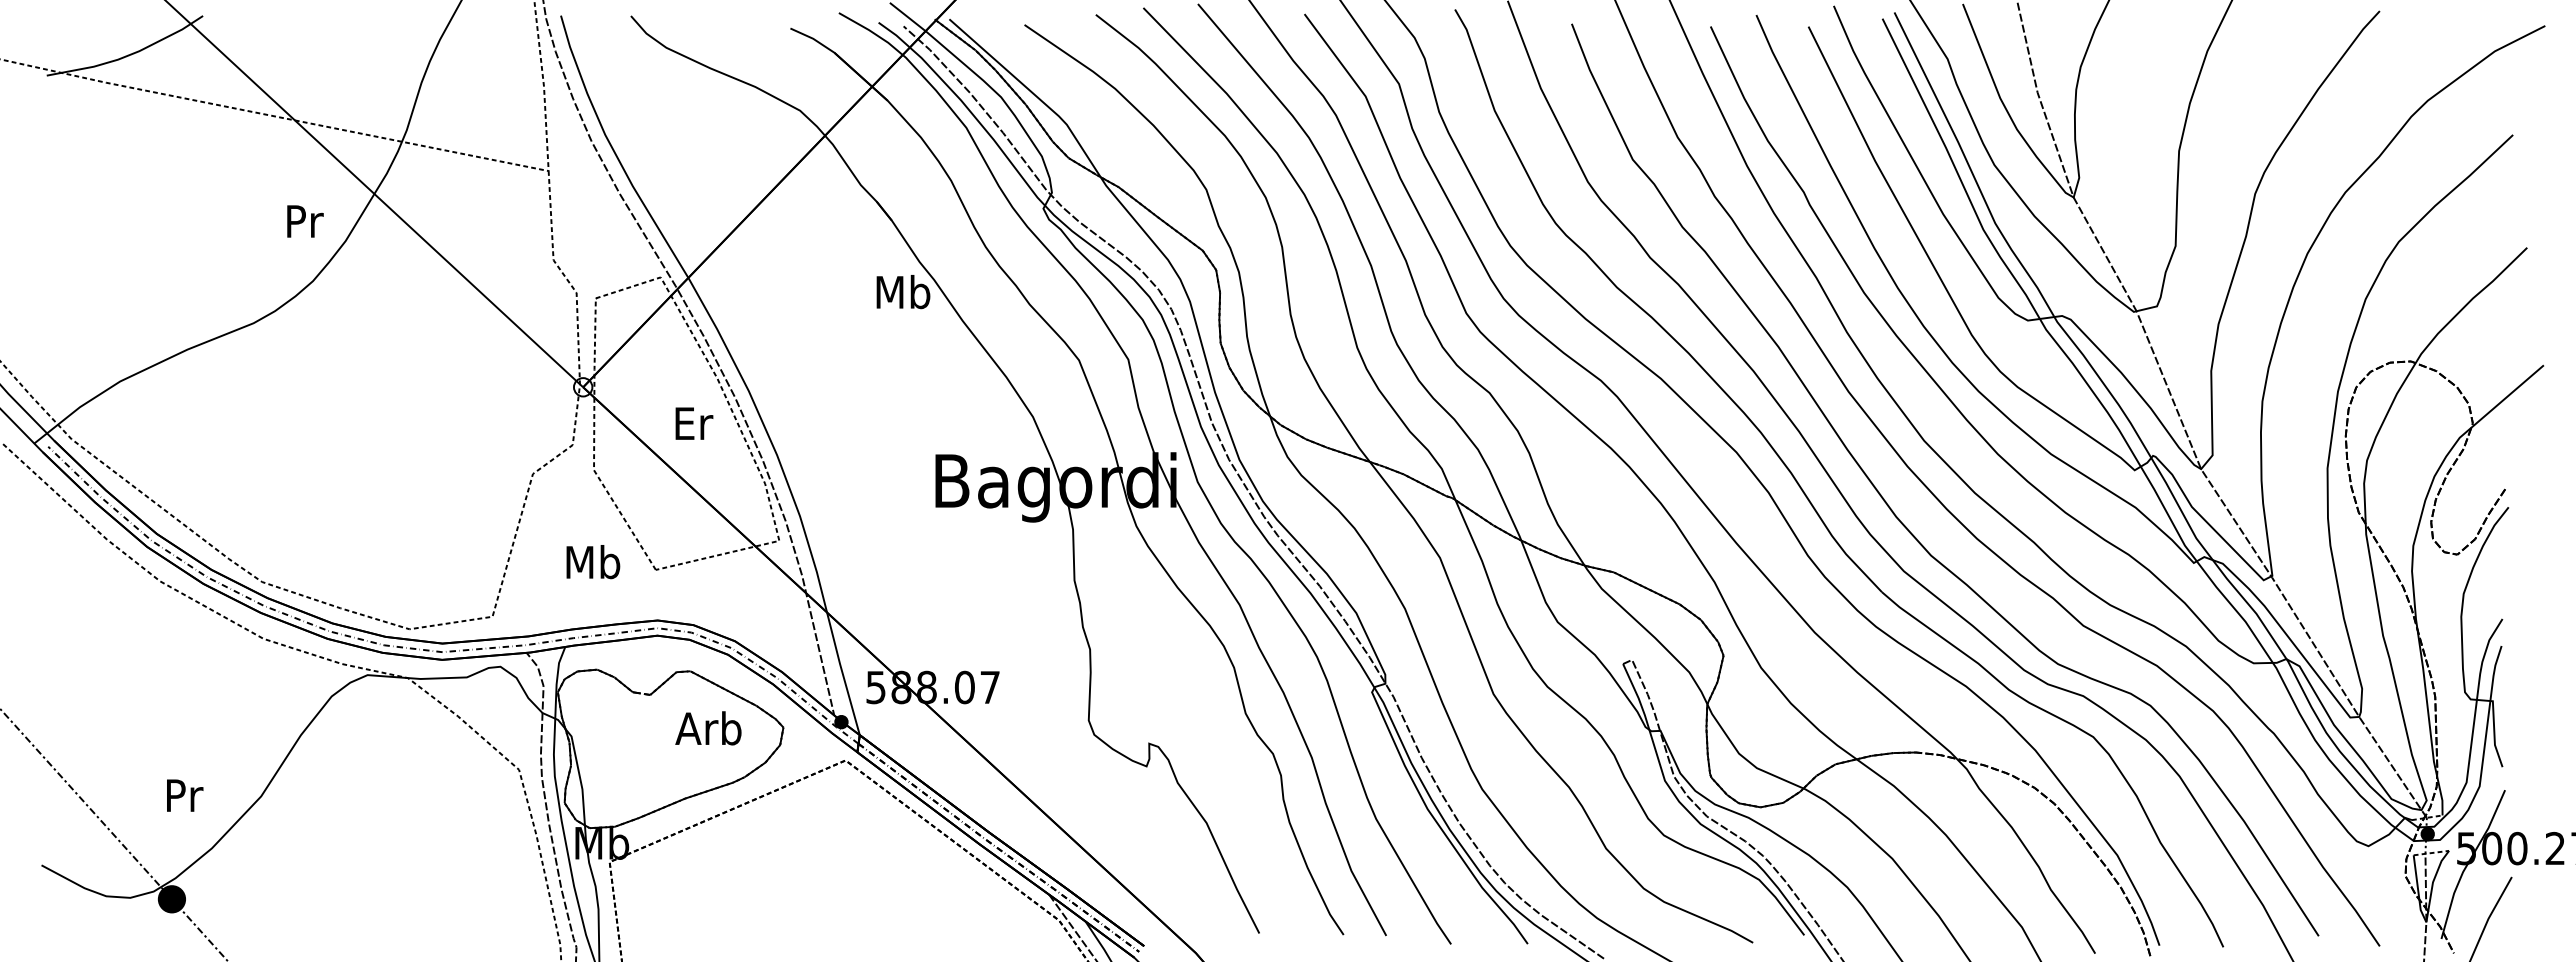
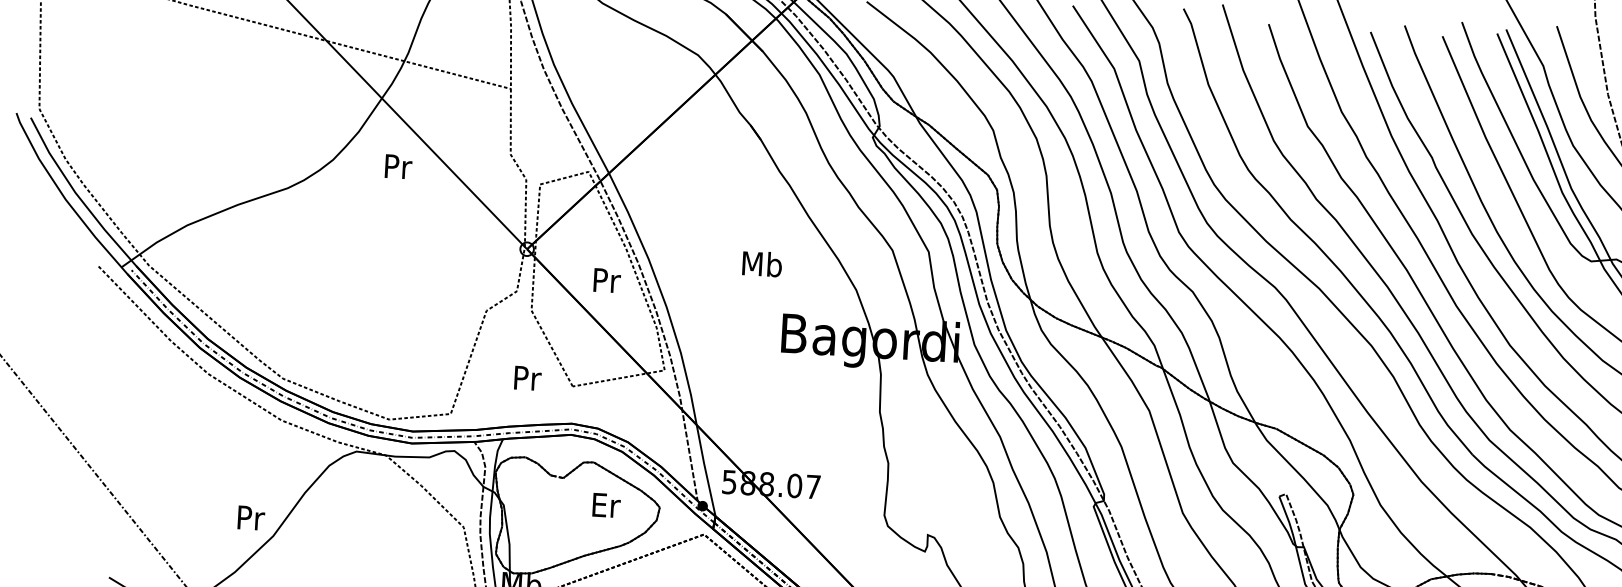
text: (305, 221) -> (398, 166), moved
text: (903, 292) -> (762, 264), moved
text: (694, 423) -> (607, 280), Er -> Pr
text: (593, 562) -> (527, 378), Mb -> Pr
text: (708, 728) -> (604, 505), Arb -> Er
text: (185, 795) -> (251, 518), moved

